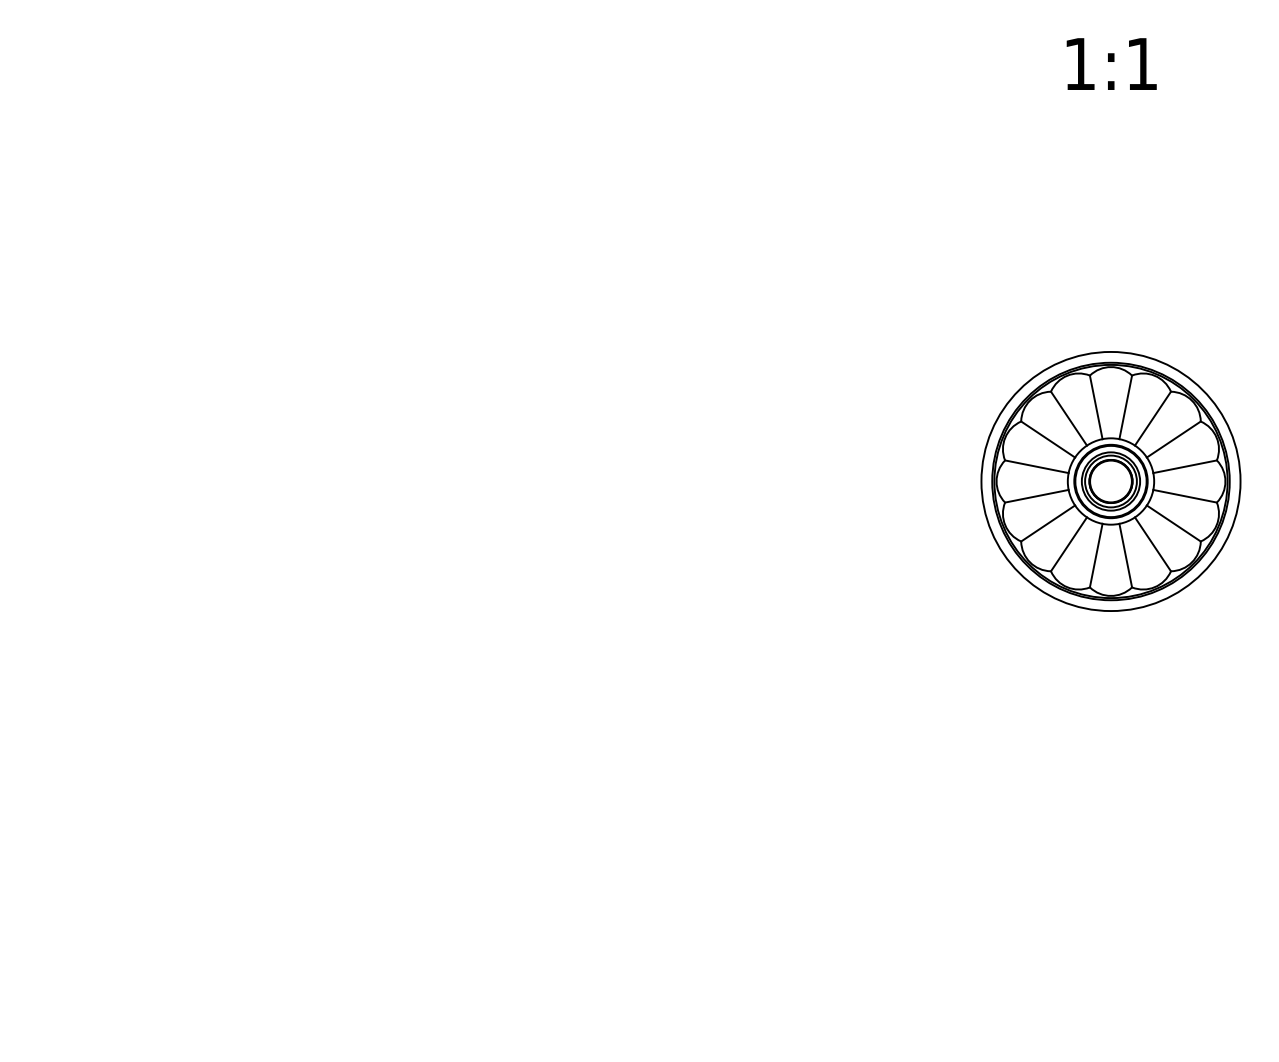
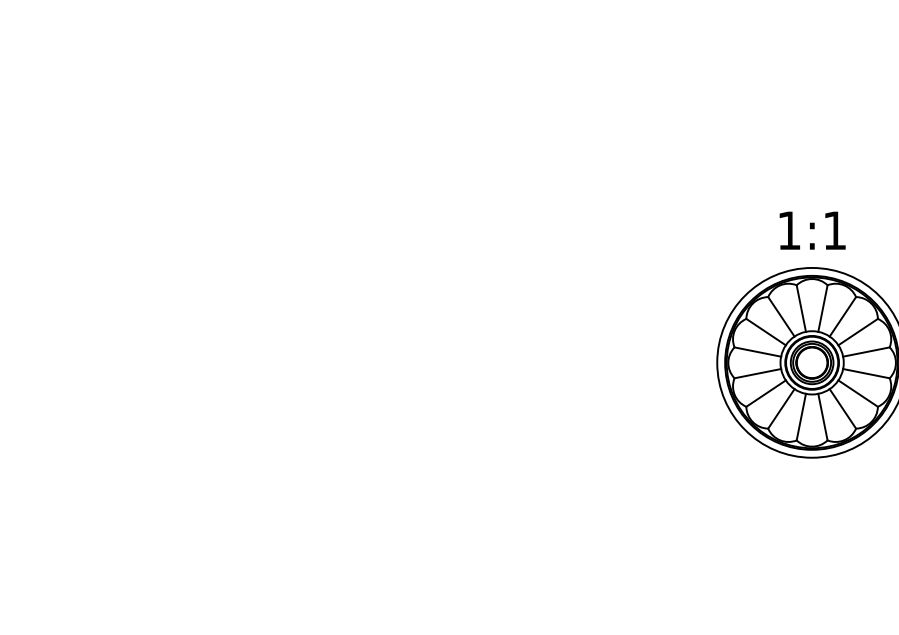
text: (1111, 63) -> (812, 230), moved

